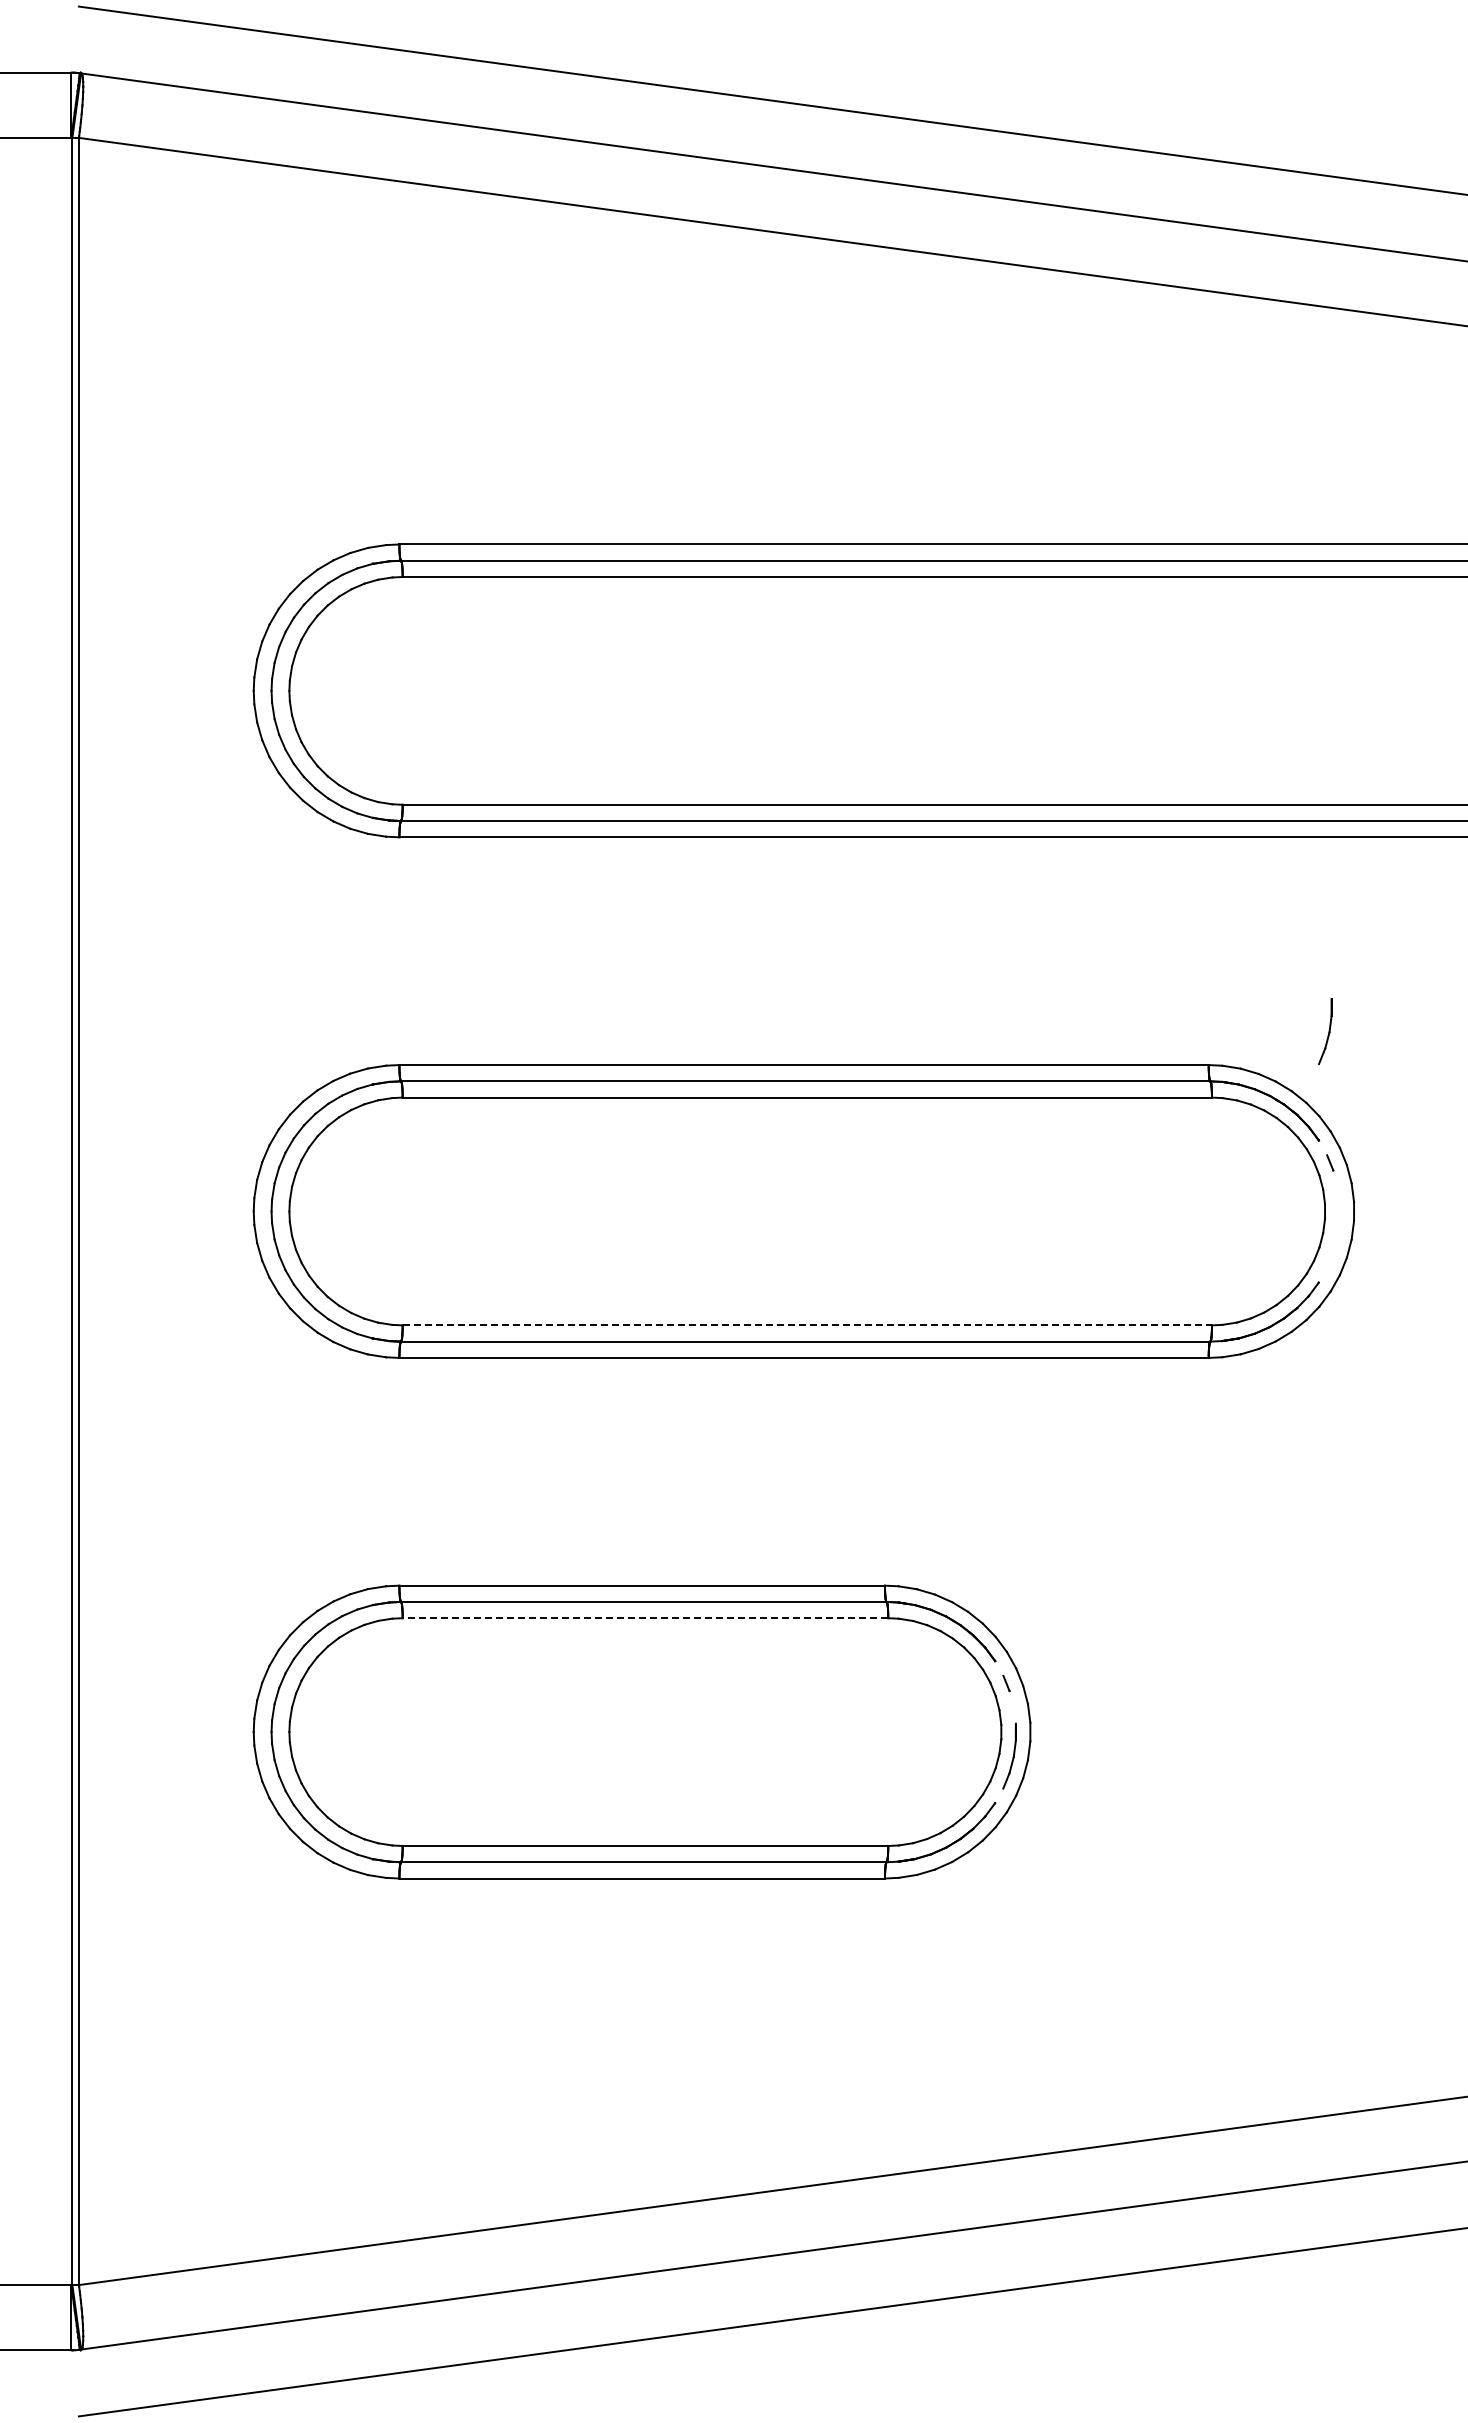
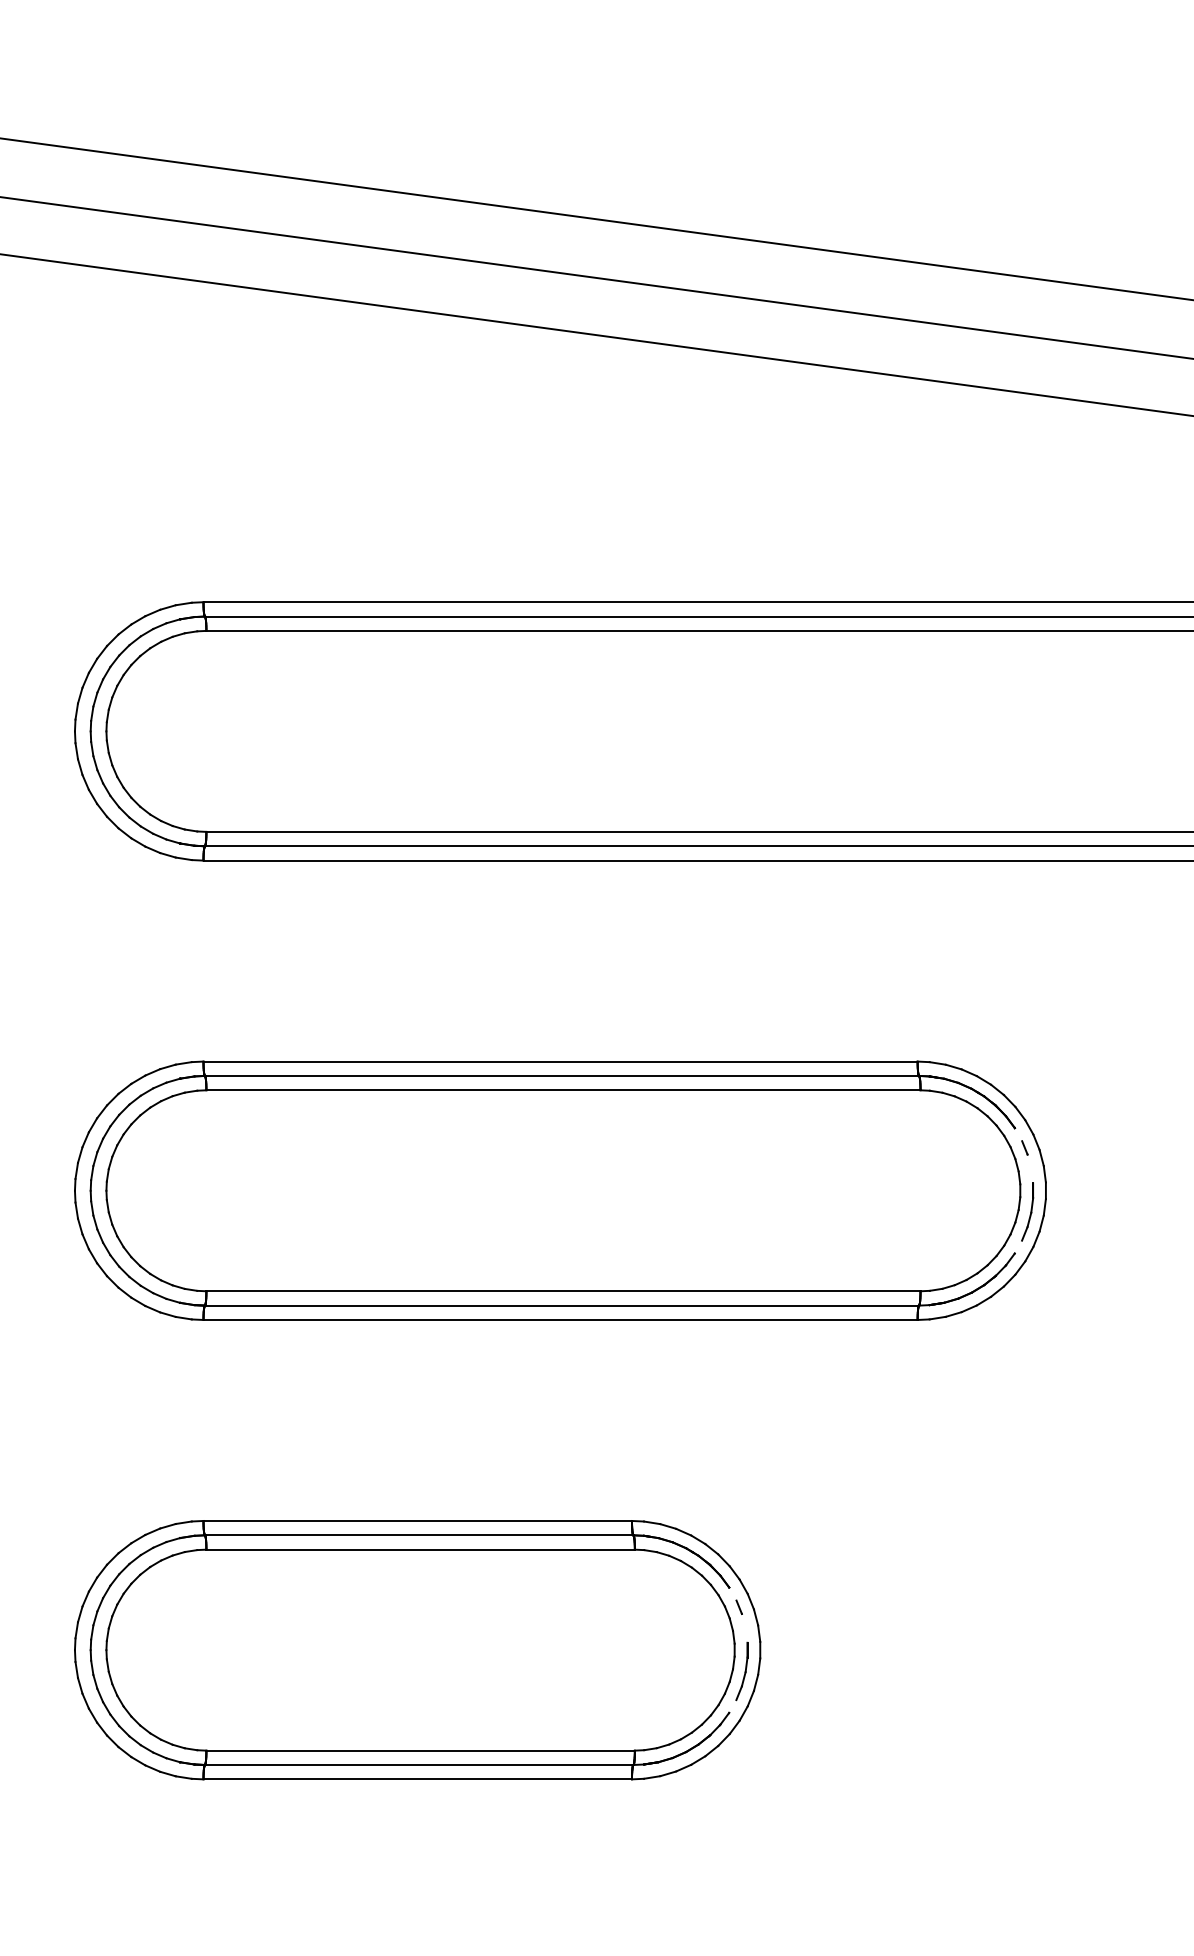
part: (1325, 1031) -> (1027, 1211), moved
line: (807, 1325) -> (563, 1291), dashed -> solid
line: (645, 1618) -> (420, 1549), dashed -> solid

